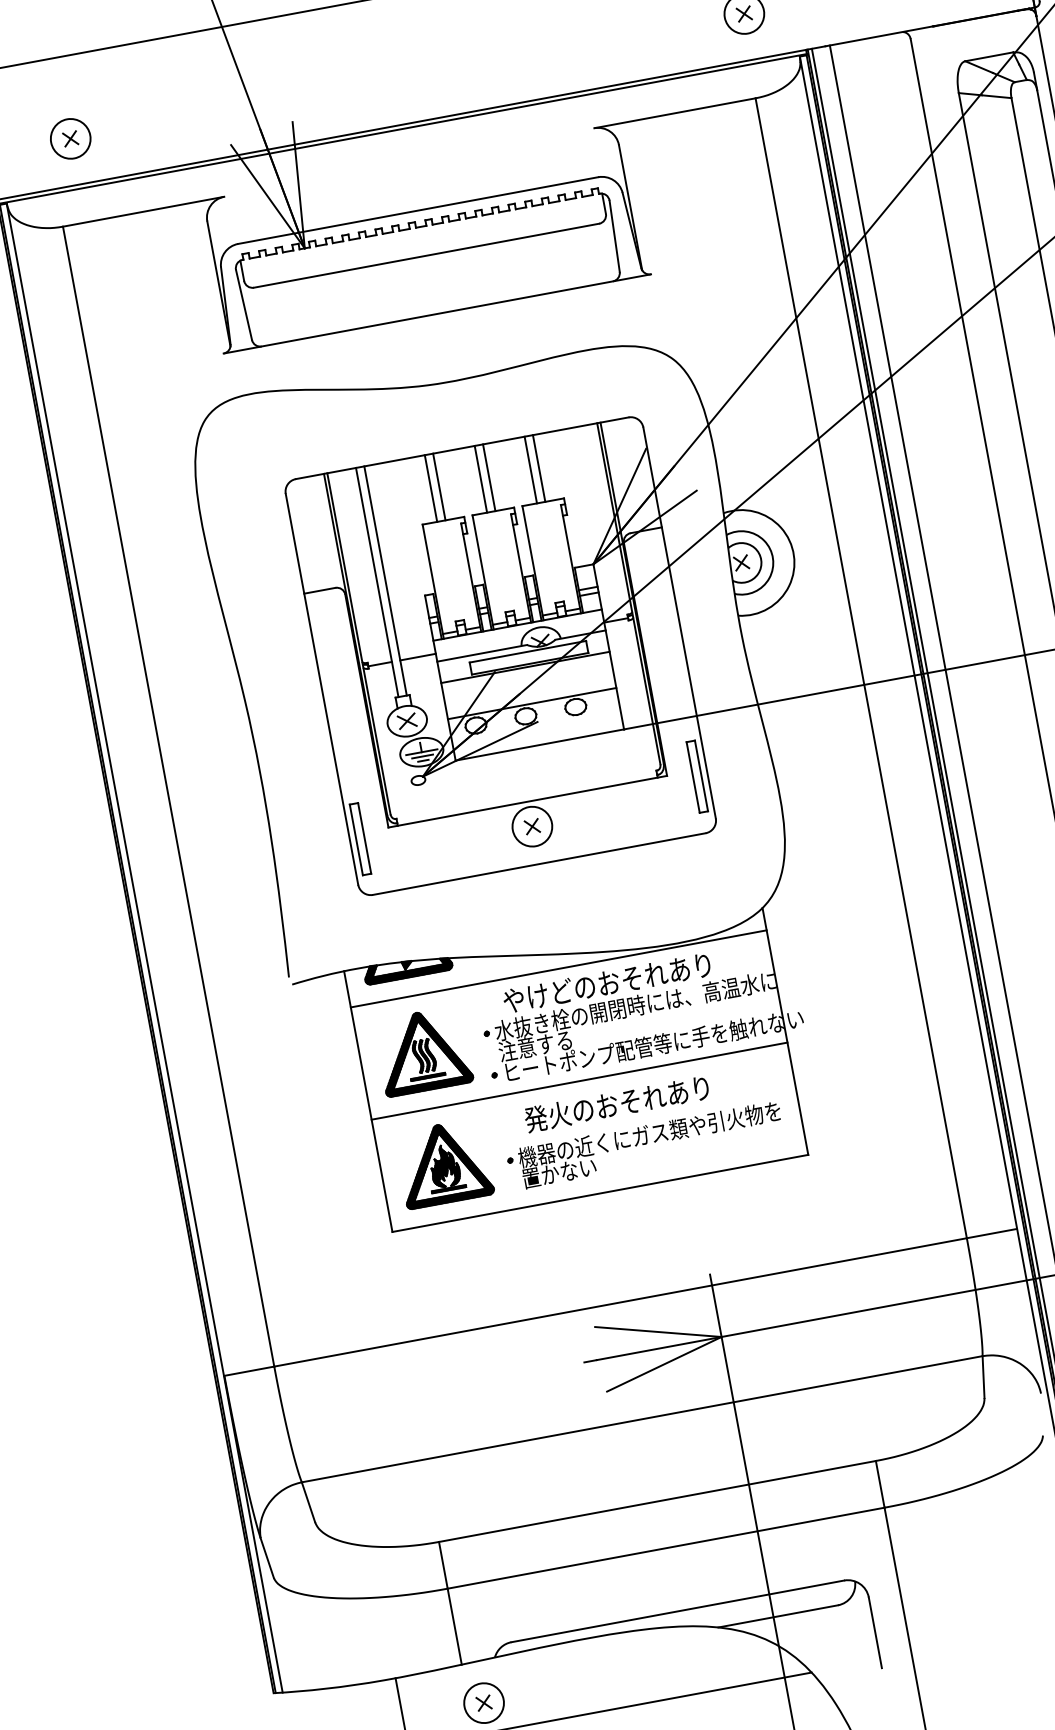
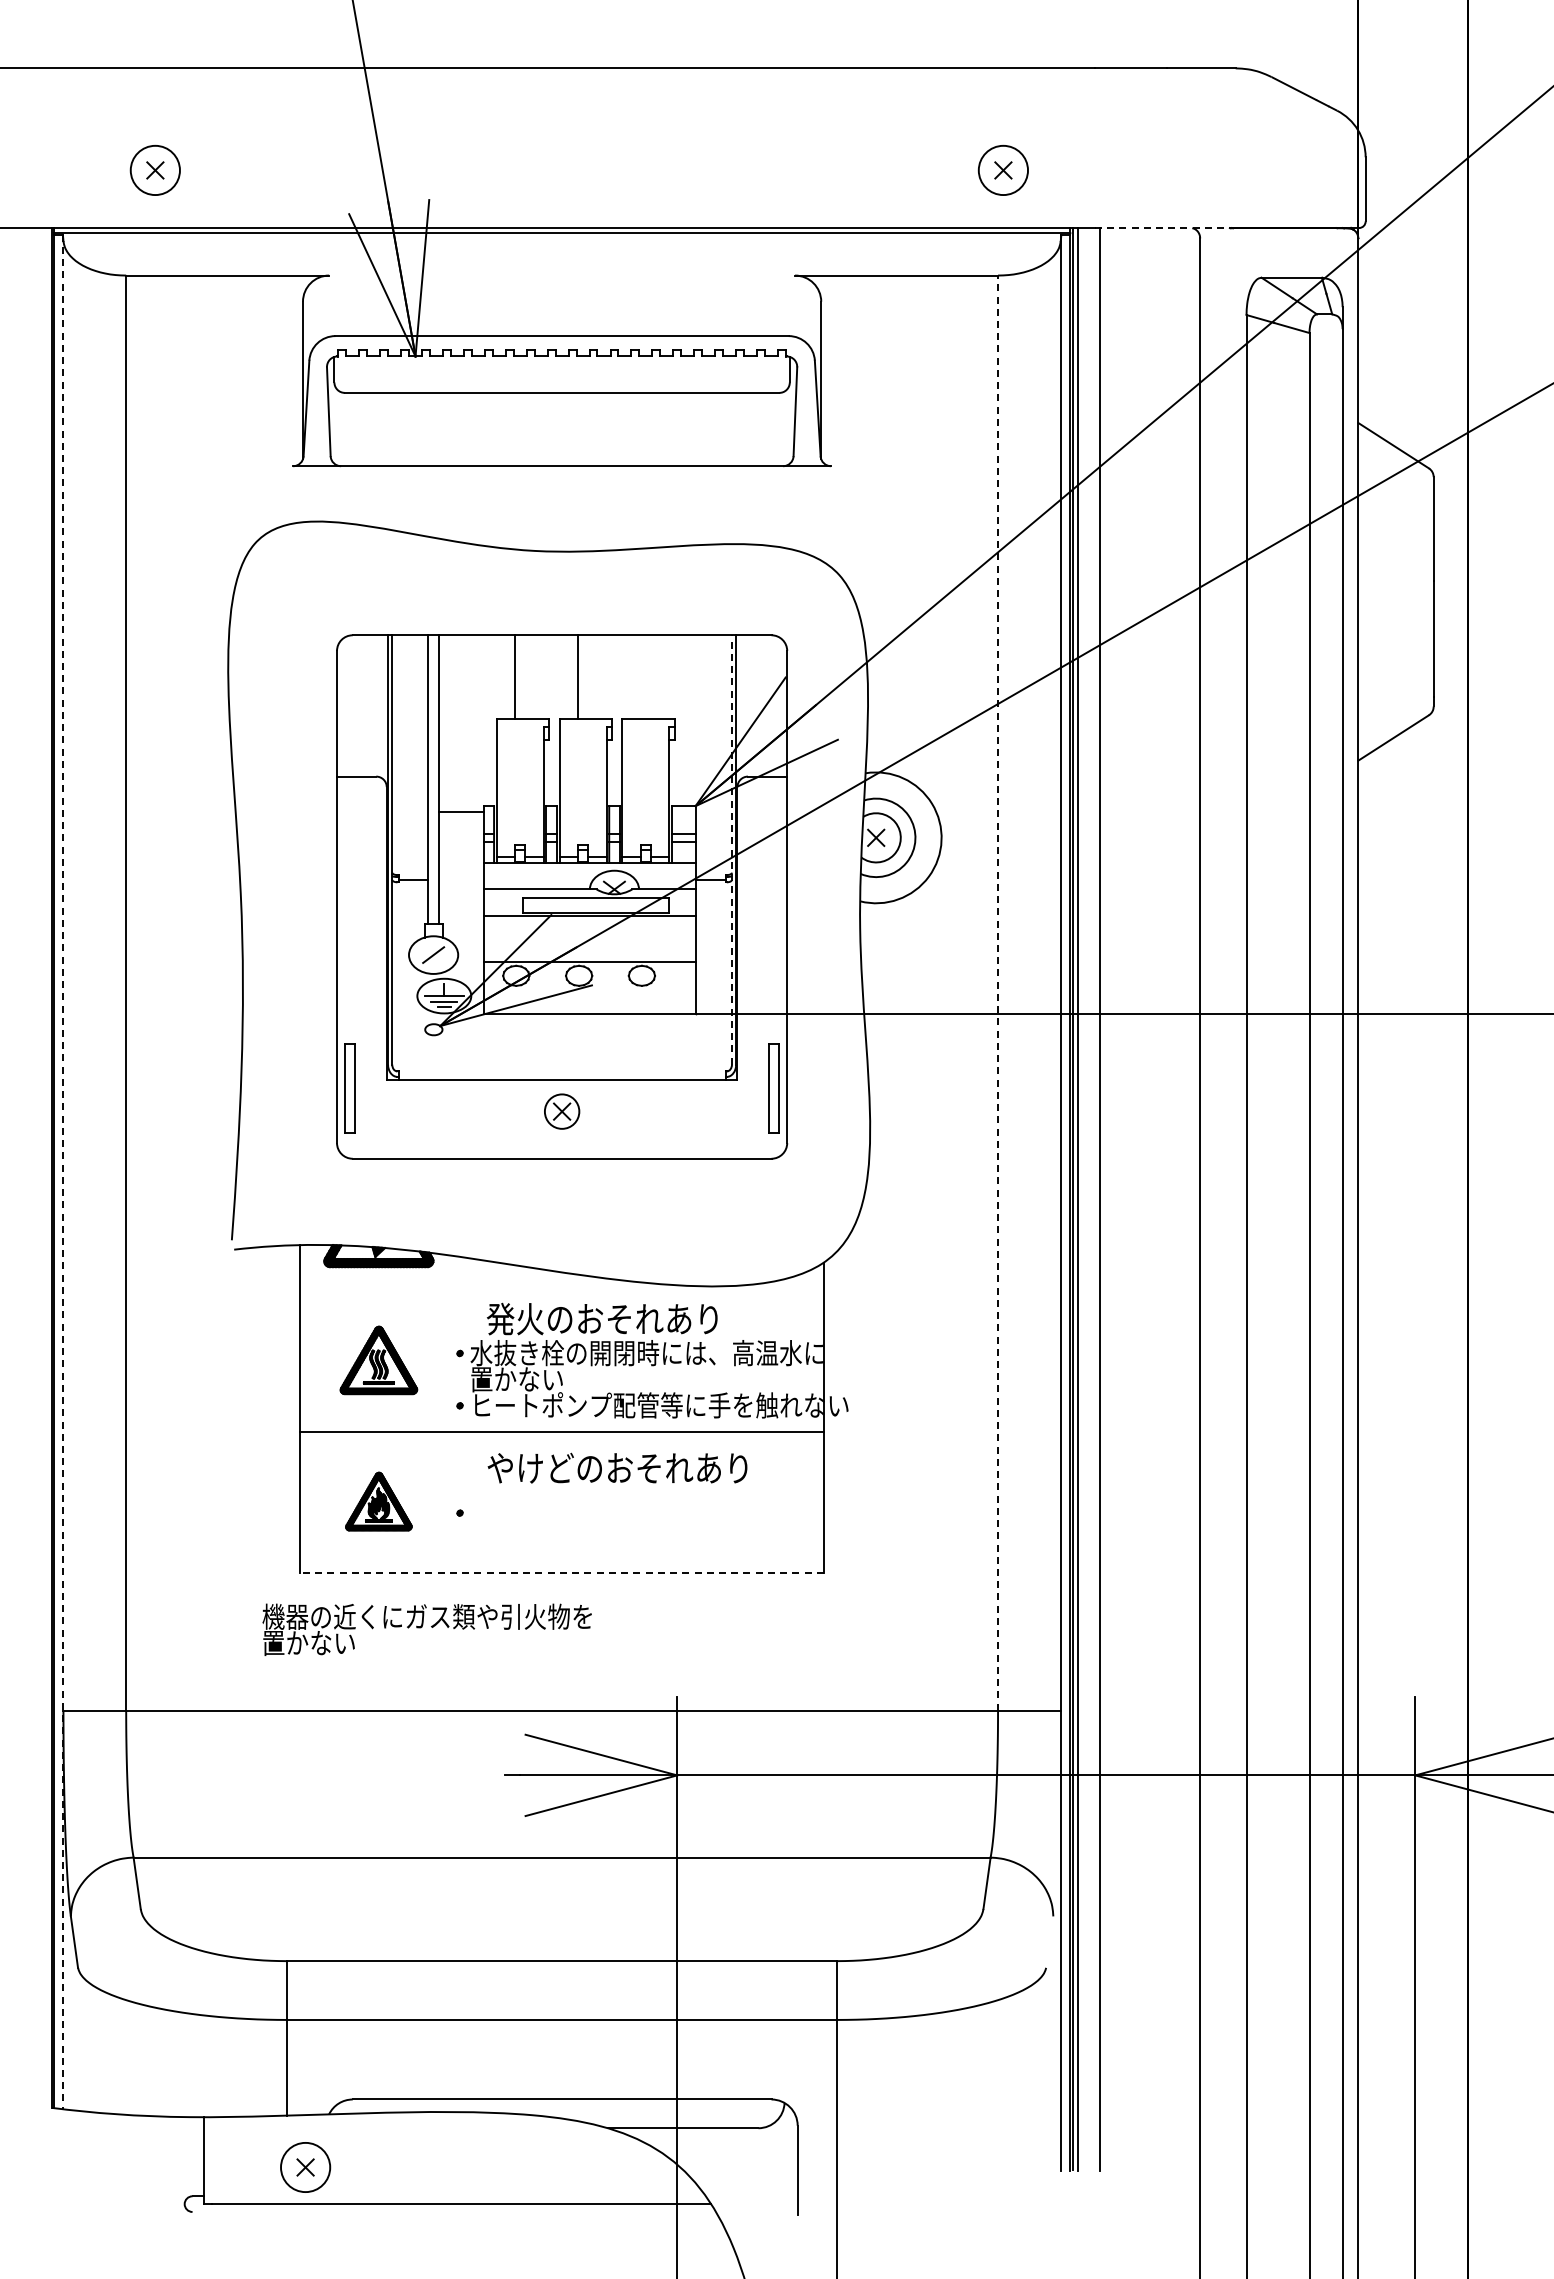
line: (880, 36) -> (1163, 228), solid -> dashed
line: (539, 468) -> (651, 677), removed
line: (530, 470) -> (640, 677), removed
line: (489, 477) -> (588, 677), removed
line: (439, 487) -> (525, 677), removed
line: (628, 593) -> (731, 849), solid -> dashed
line: (417, 657) -> (460, 811), moved
line: (861, 667) -> (998, 992), solid -> dashed
line: (407, 720) -> (433, 954), removed
circle: (531, 826) -> (561, 1111), size x0.7
line: (144, 948) -> (62, 1172), solid -> dashed
line: (558, 968) -> (561, 1290), removed
text: (606, 982) -> (616, 1318), やけどのおそれあり -> 発火のおそれあり
text: (535, 1046) -> (516, 1379), 注意する -> 置かない
part: (423, 1051) -> (378, 1360), size x0.7
text: (628, 1102) -> (616, 1468), 発火のおそれあり -> やけどのおそれあり
text: (650, 1144) -> (426, 1629), moved
part: (443, 1163) -> (378, 1501), size x0.6
line: (600, 1193) -> (562, 1573), solid -> dashed

